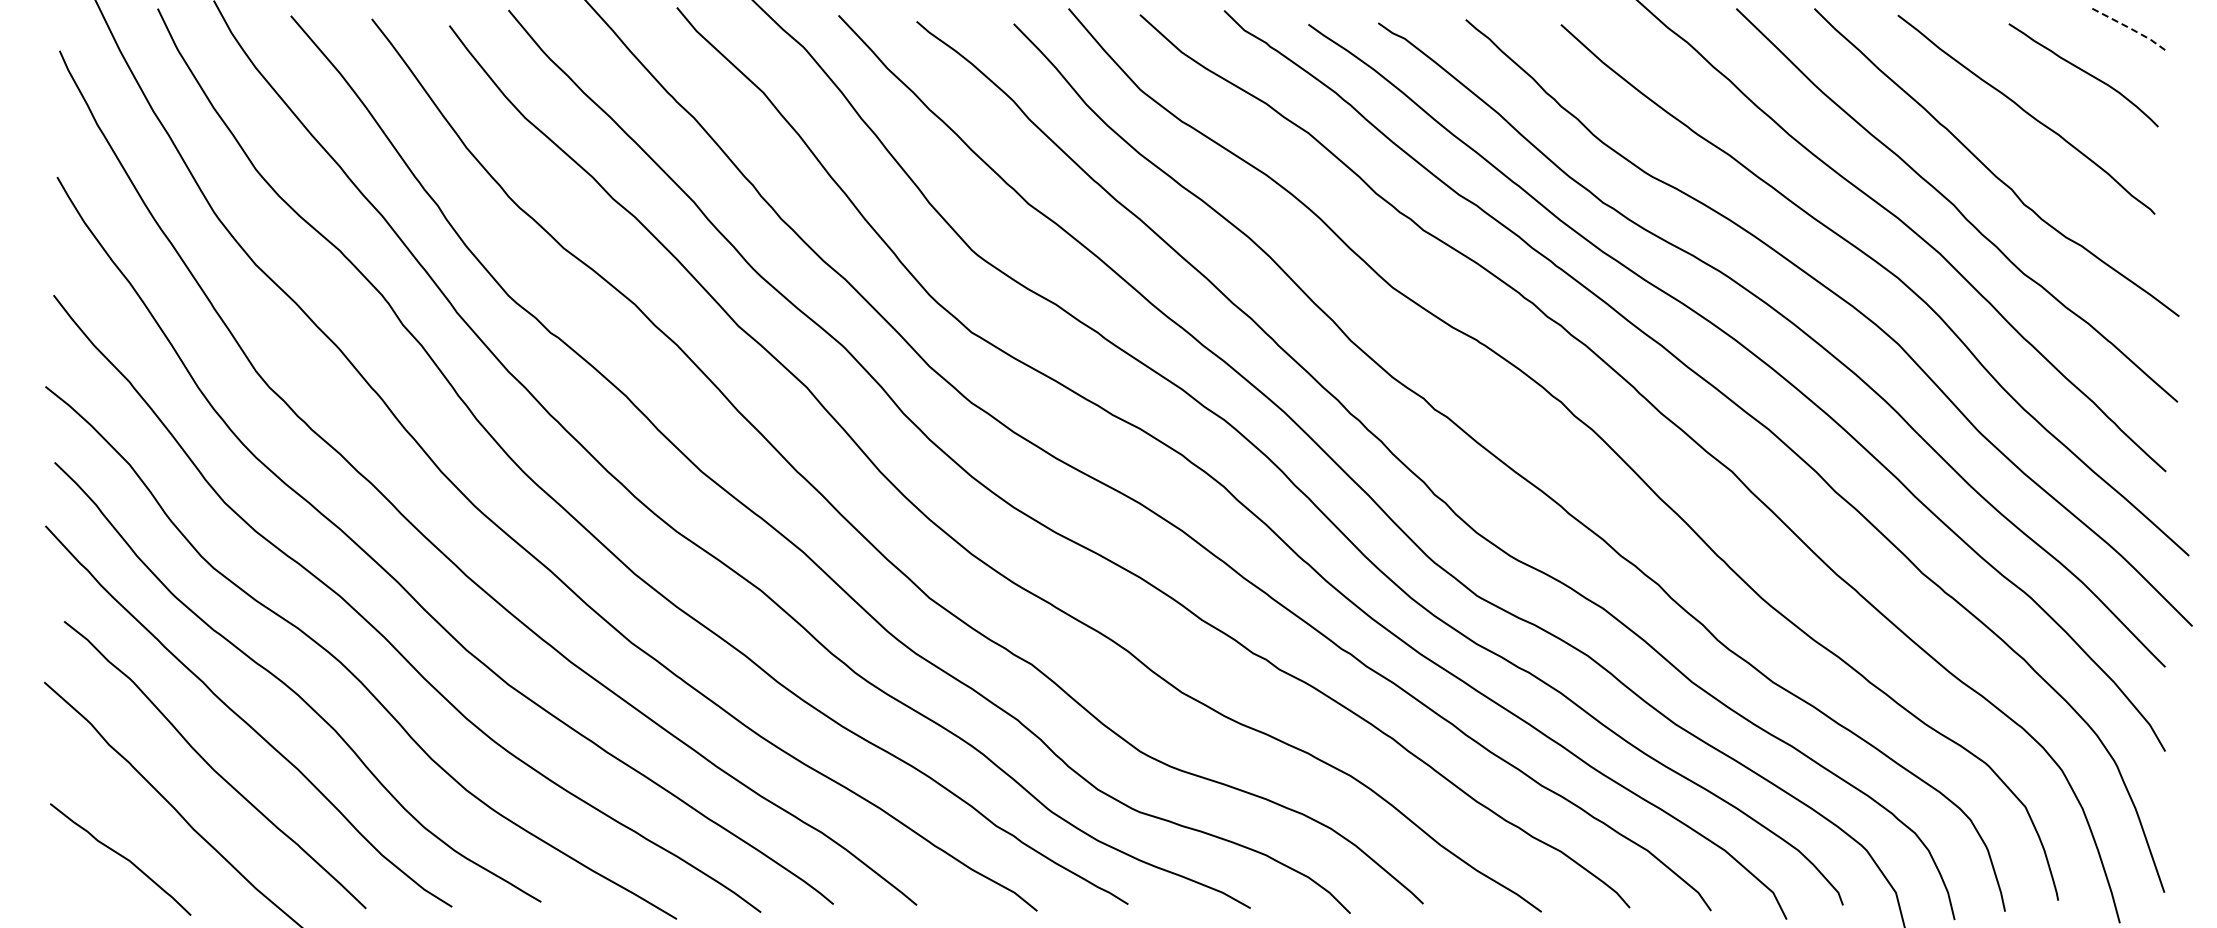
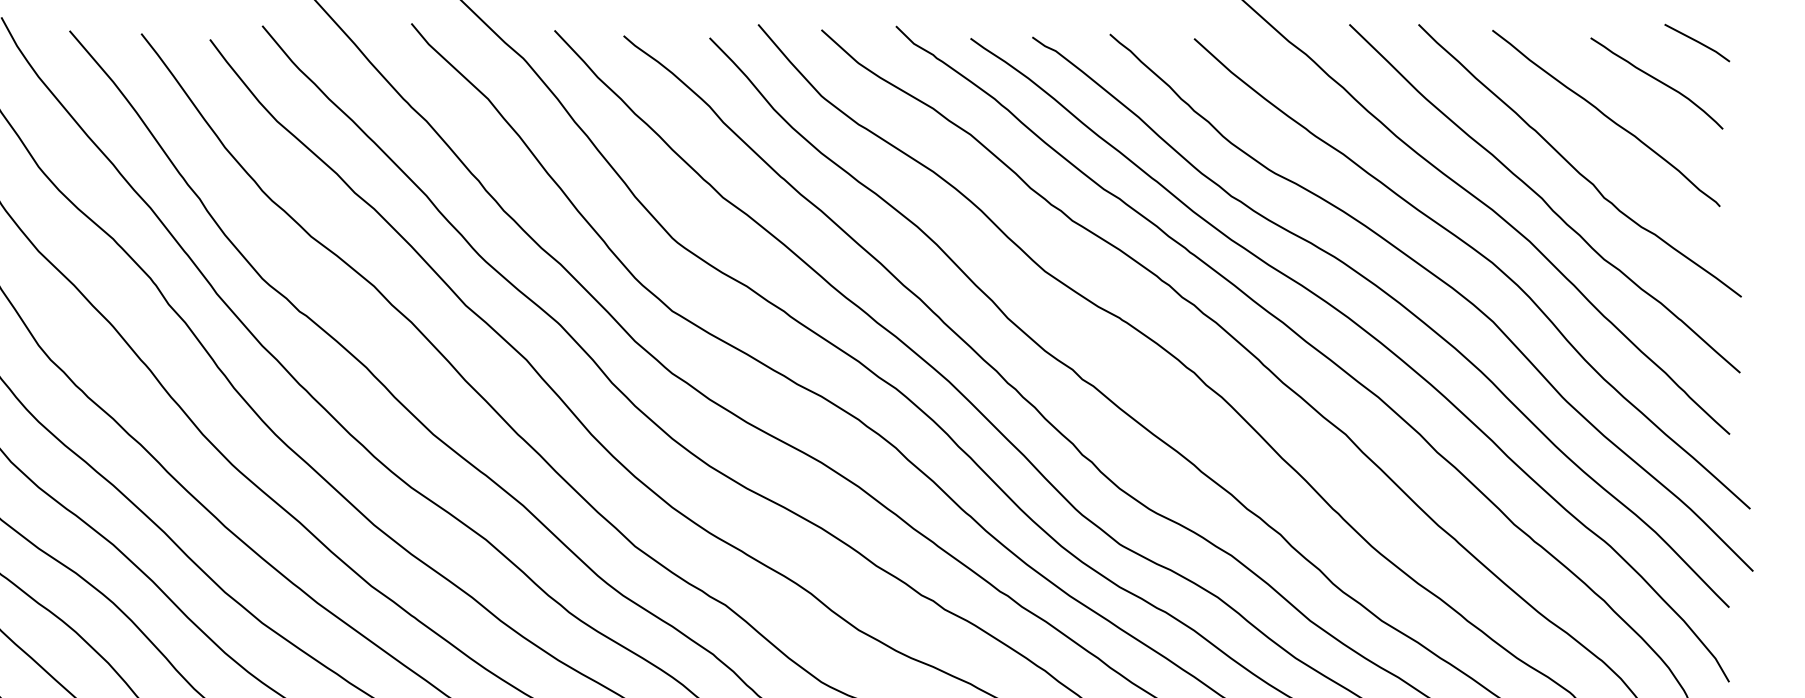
line: (2130, 28) -> (1698, 42), dashed -> solid

